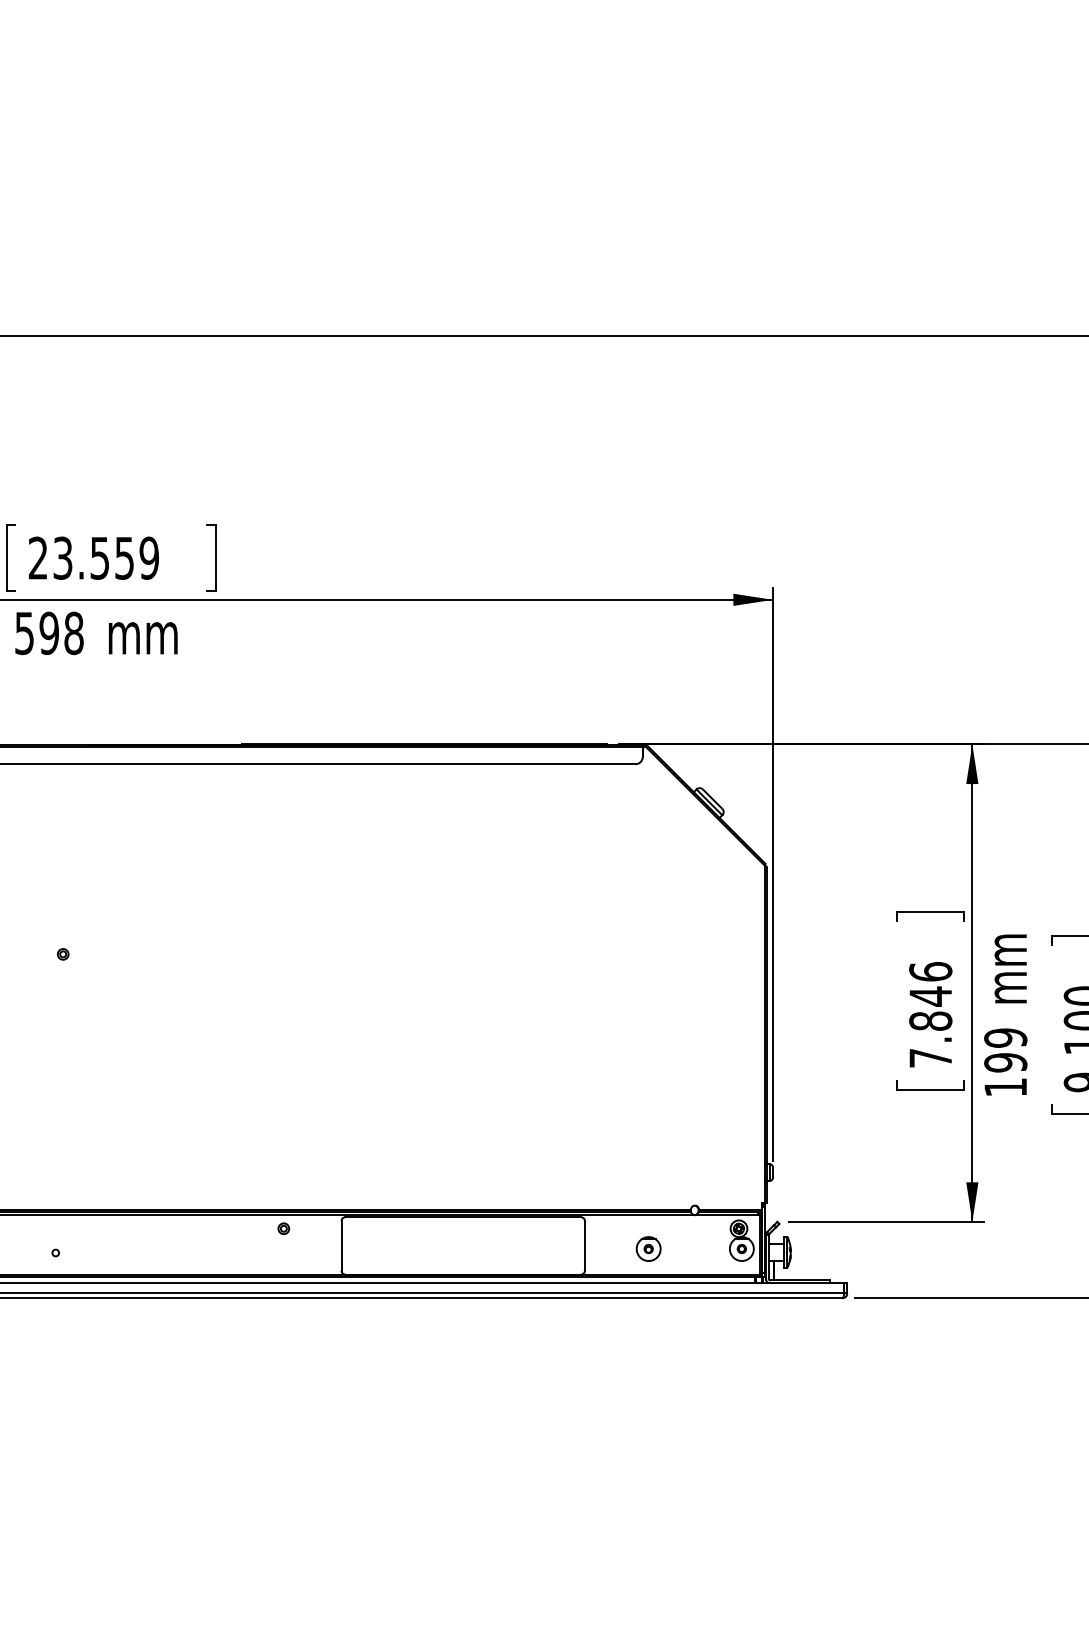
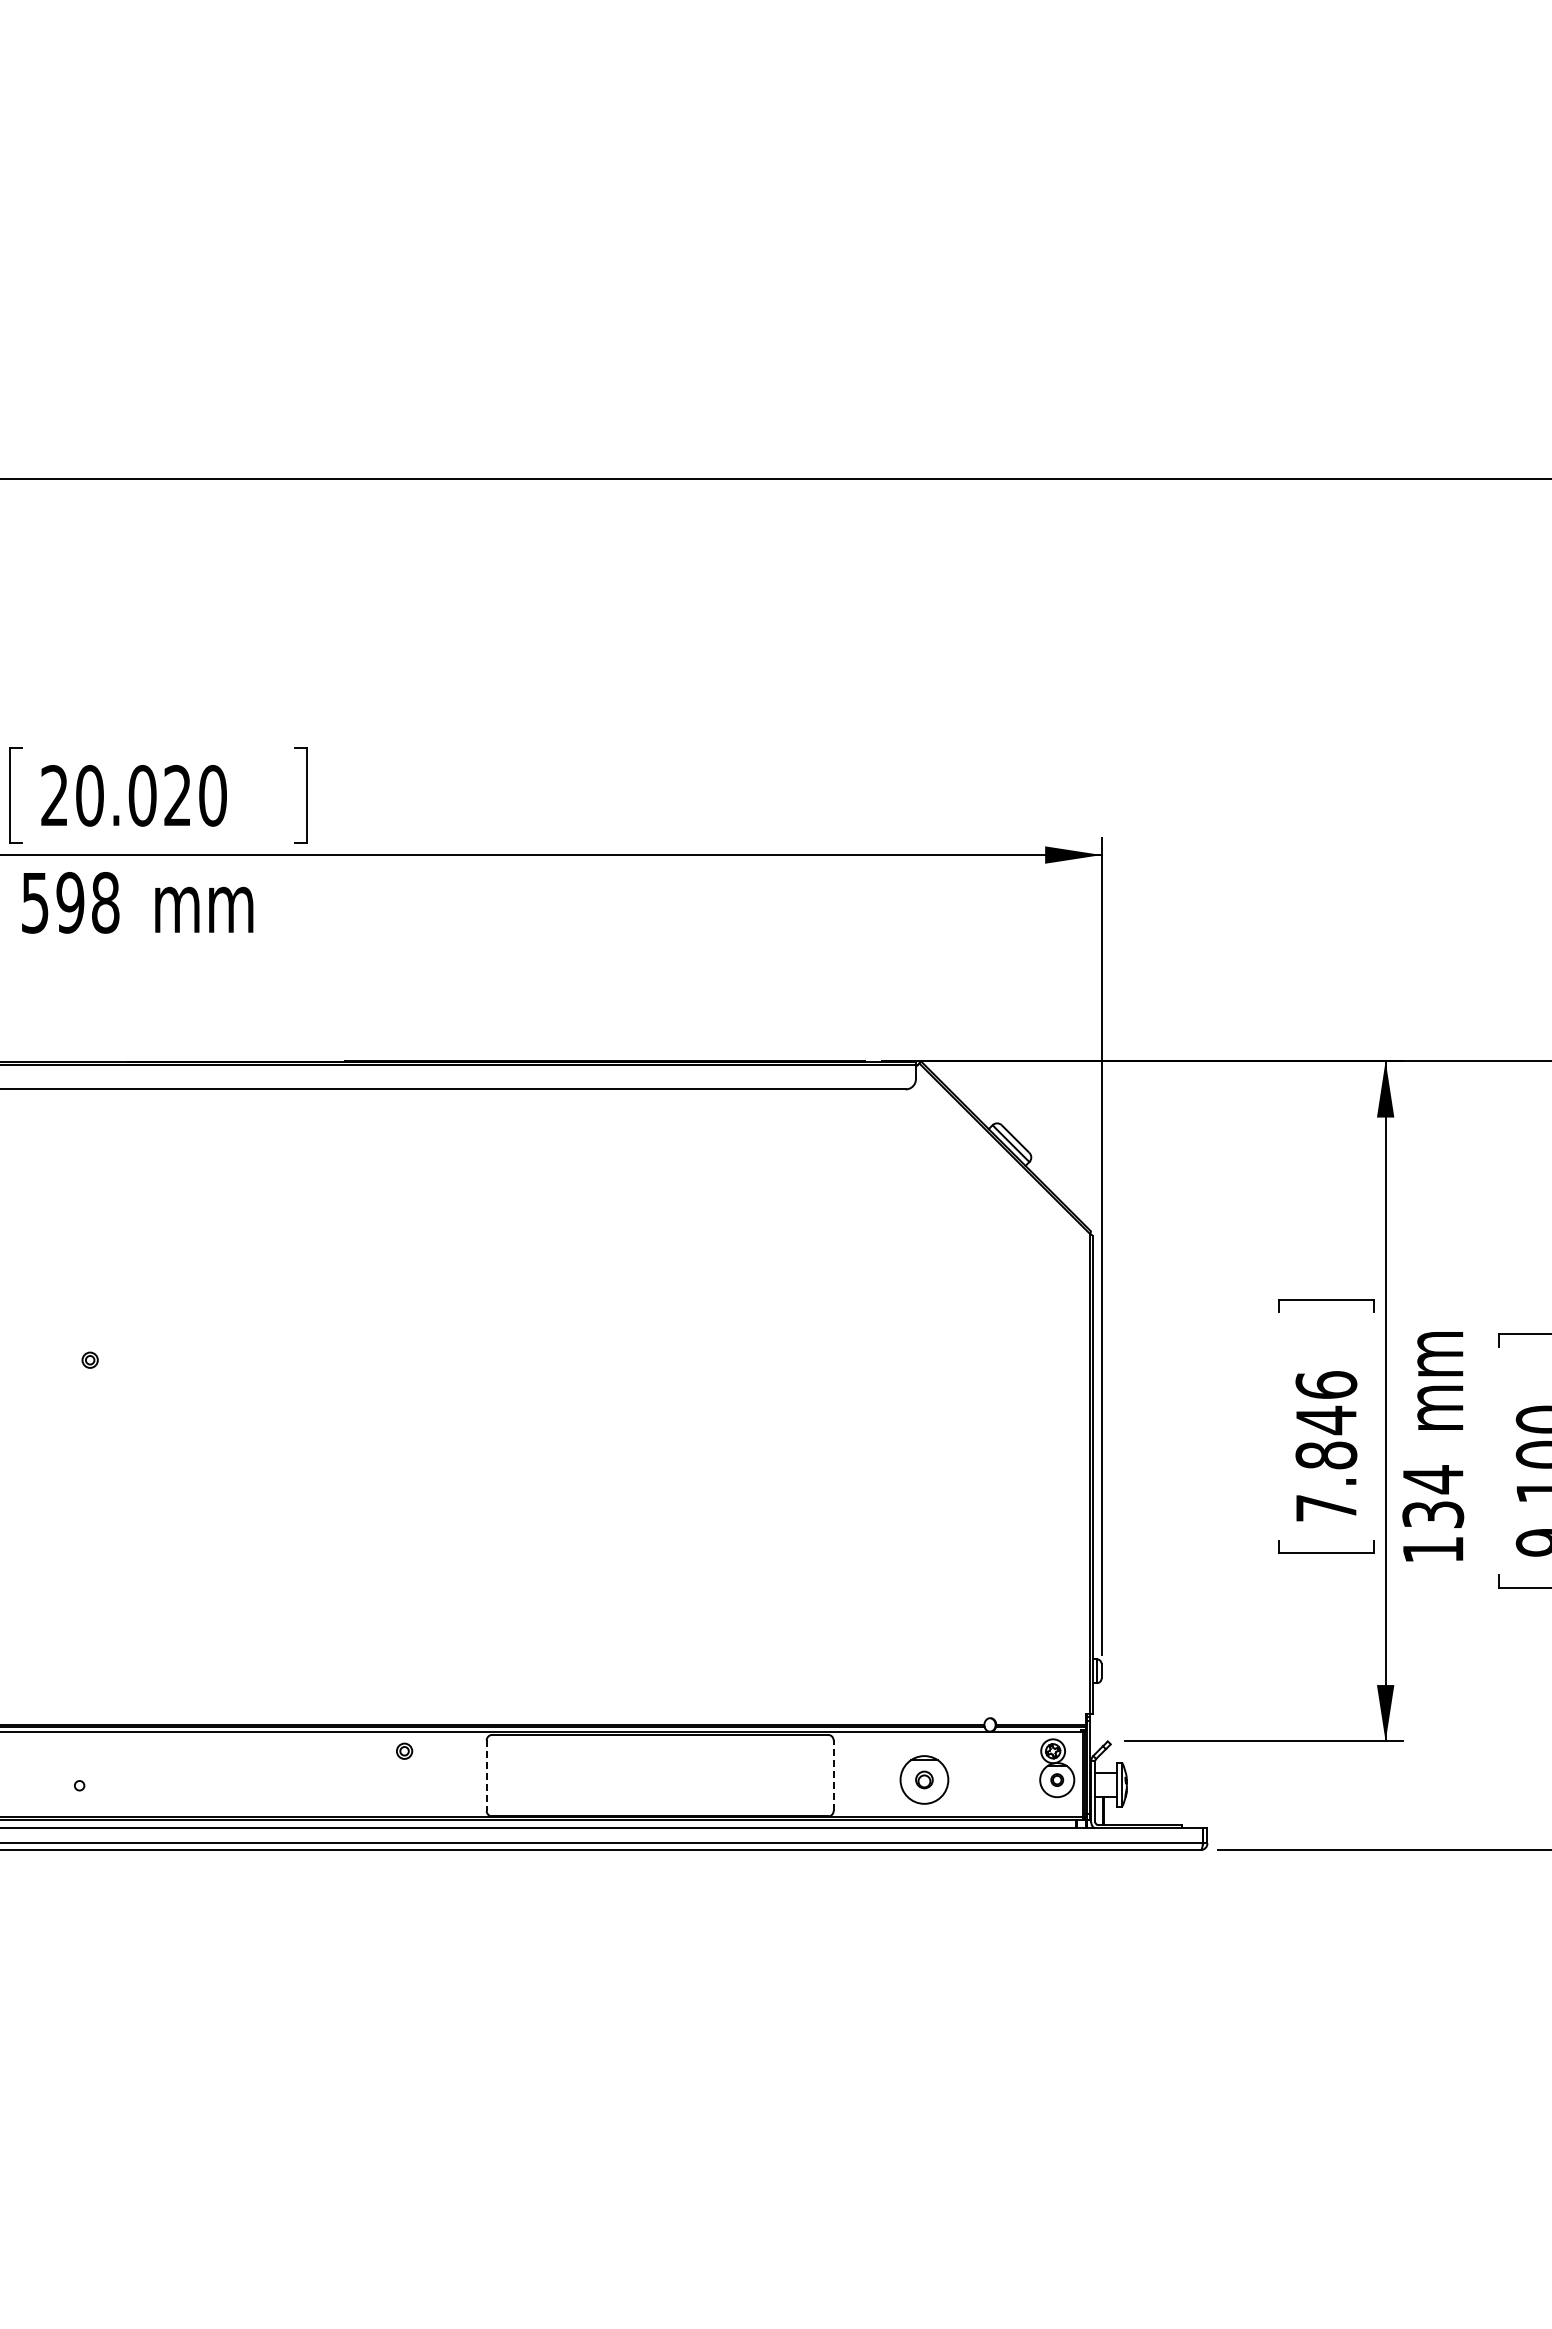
text: (106, 558) -> (151, 795), 23.559 -> 20.020
text: (1005, 1049) -> (1433, 1496), 199 -> 134
line: (584, 1245) -> (833, 1775), solid -> dashed
line: (341, 1246) -> (486, 1776), solid -> dashed
part: (648, 1249) -> (924, 1780), size x1.4

